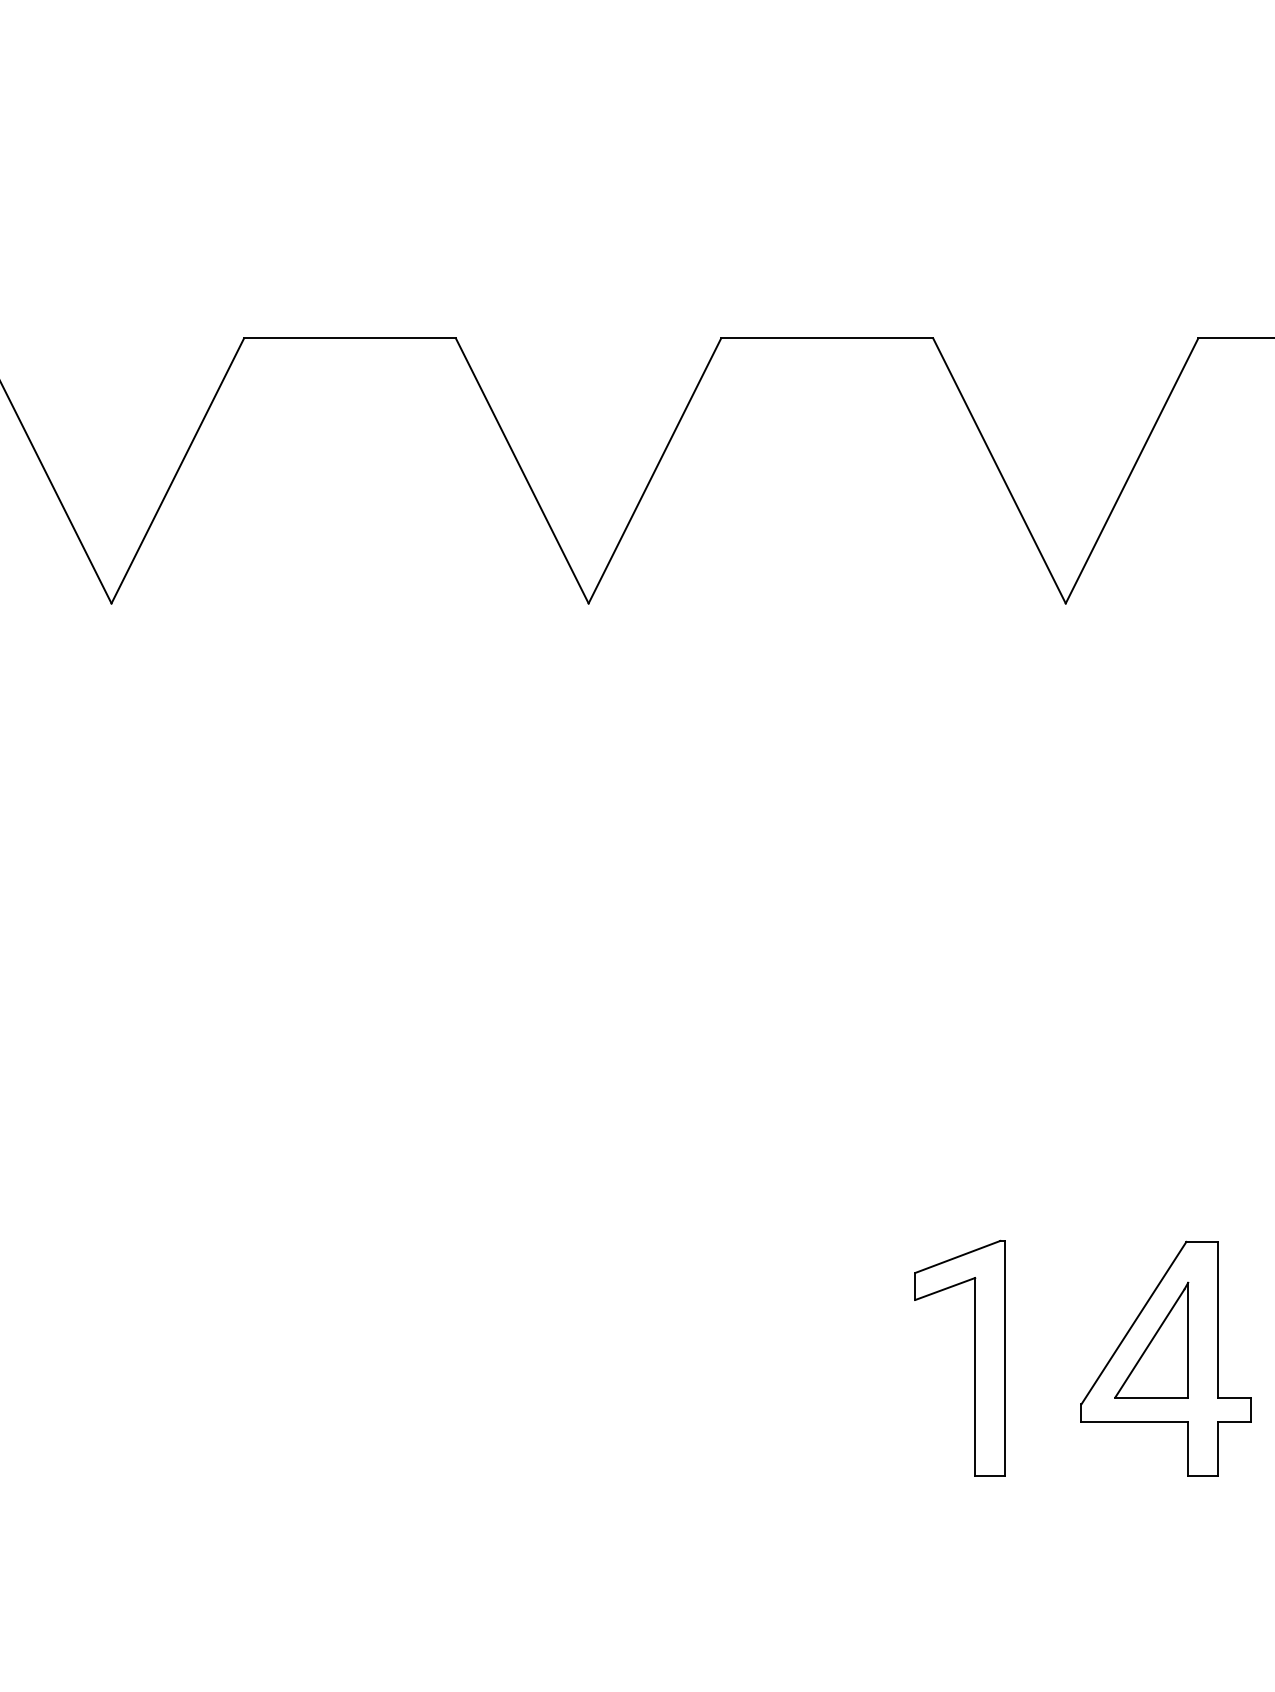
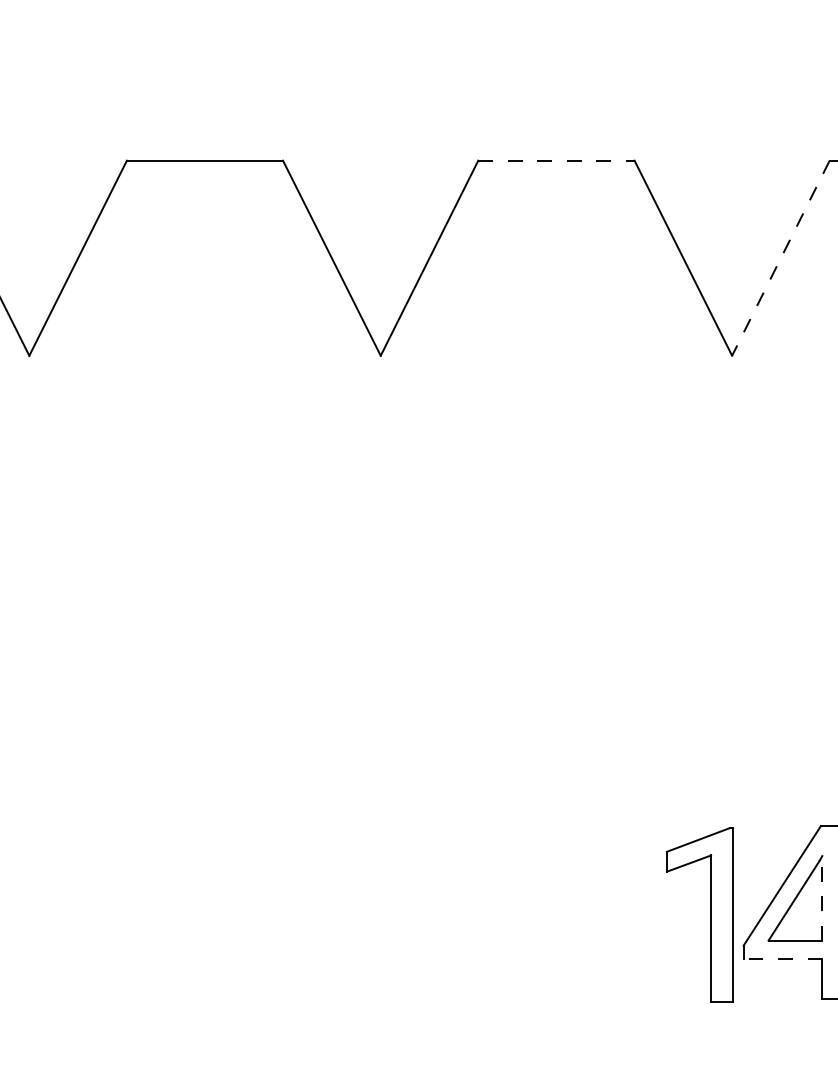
line: (827, 338) -> (556, 160), solid -> dashed
line: (1131, 471) -> (780, 258), solid -> dashed
line: (1188, 1339) -> (822, 897), solid -> dashed
part: (974, 1357) -> (710, 914), moved
line: (1134, 1421) -> (782, 958), solid -> dashed

